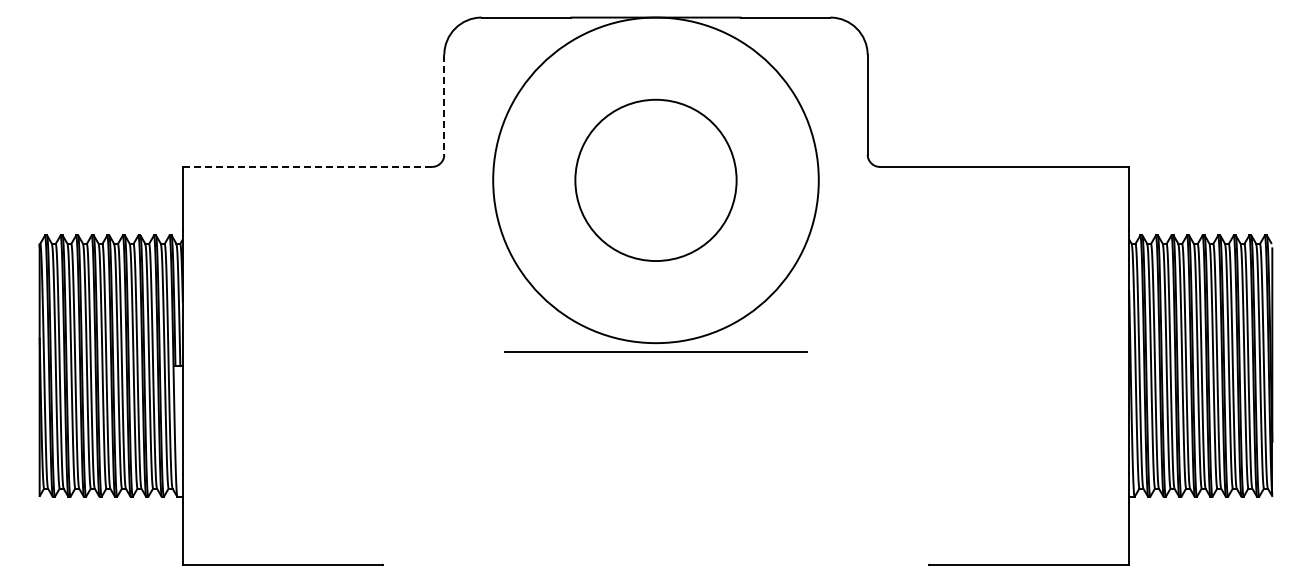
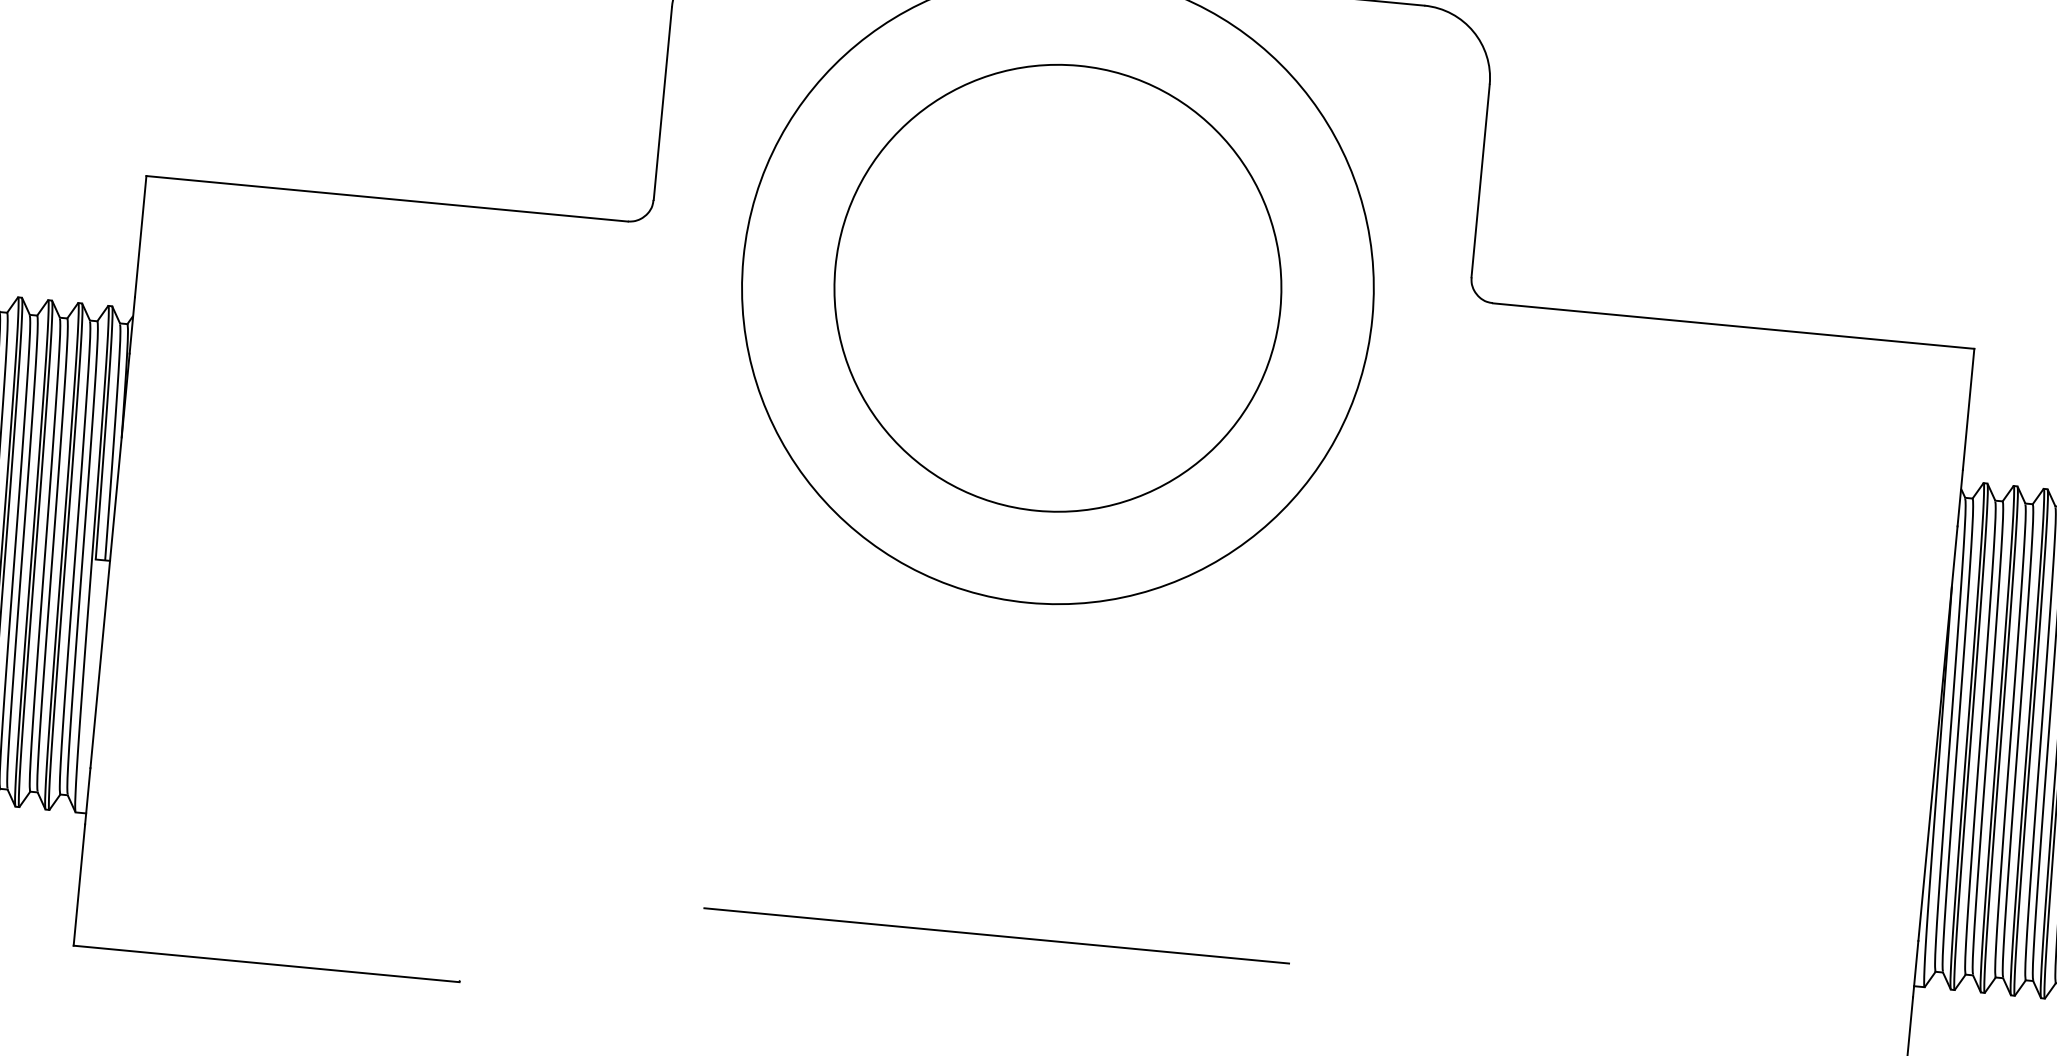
line: (444, 104) -> (663, 103), dashed -> solid
line: (307, 166) -> (387, 197), dashed -> solid
circle: (655, 180) -> (1056, 288), size x1.43
line: (655, 351) -> (995, 935), moved

